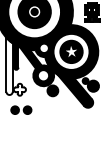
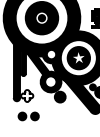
fill: (9, 65) -> (16, 71), added

